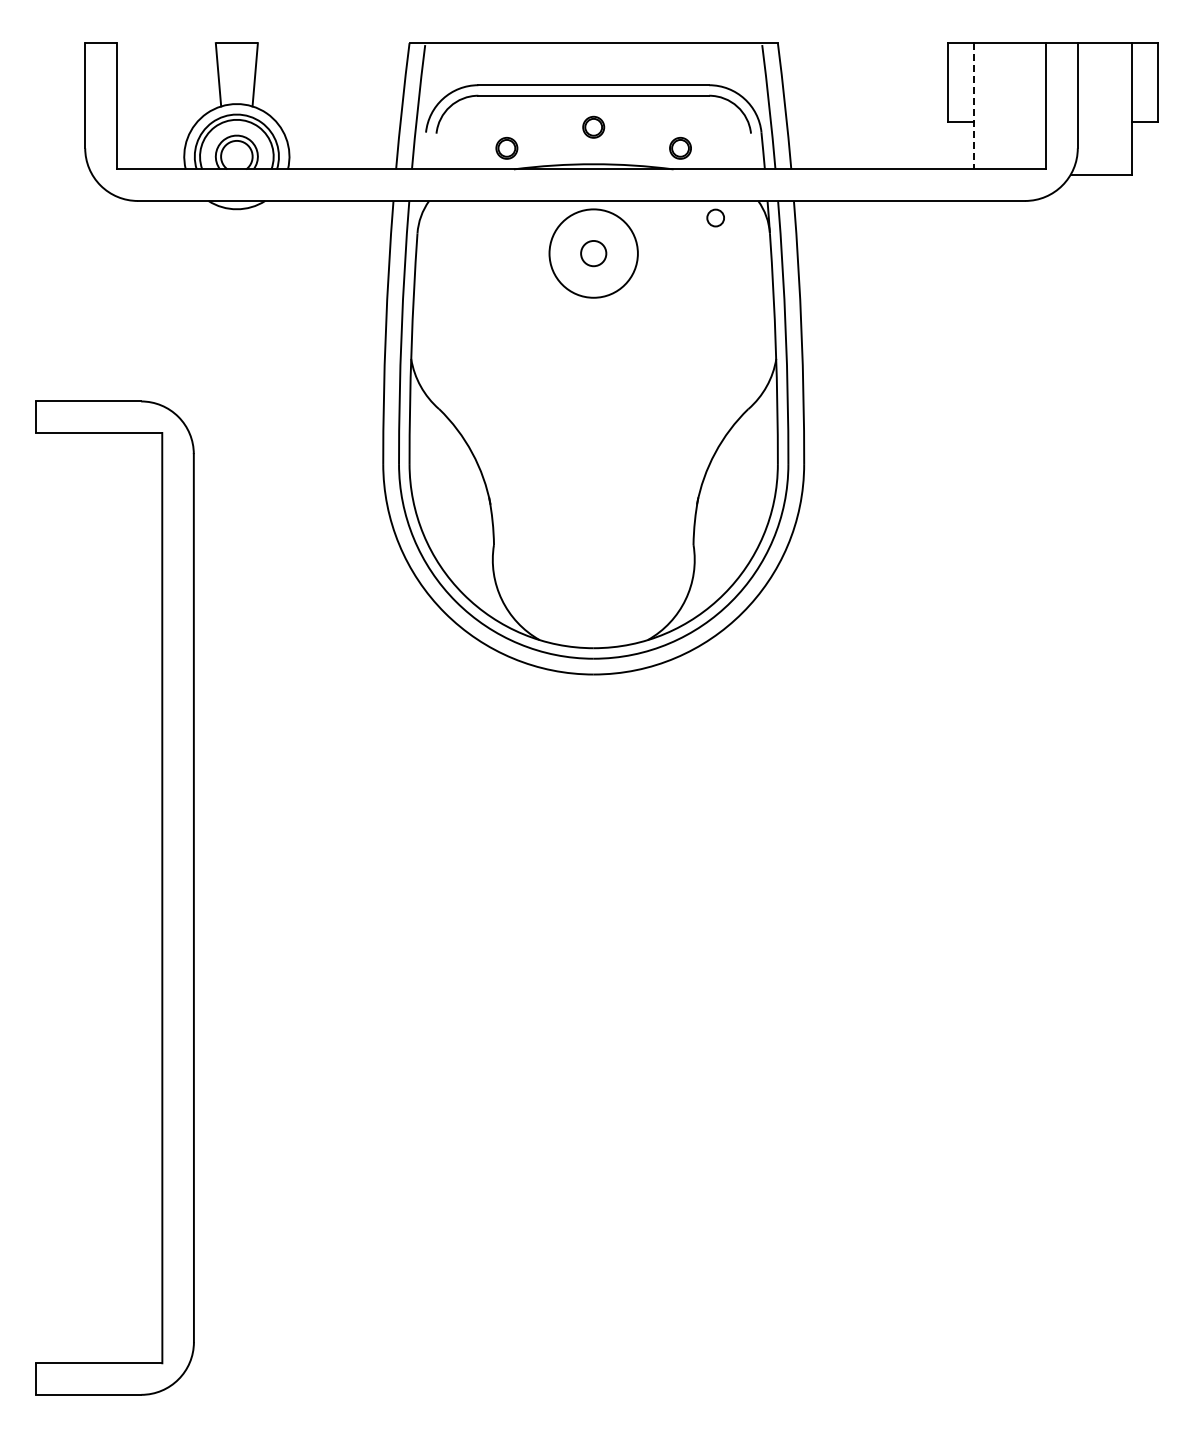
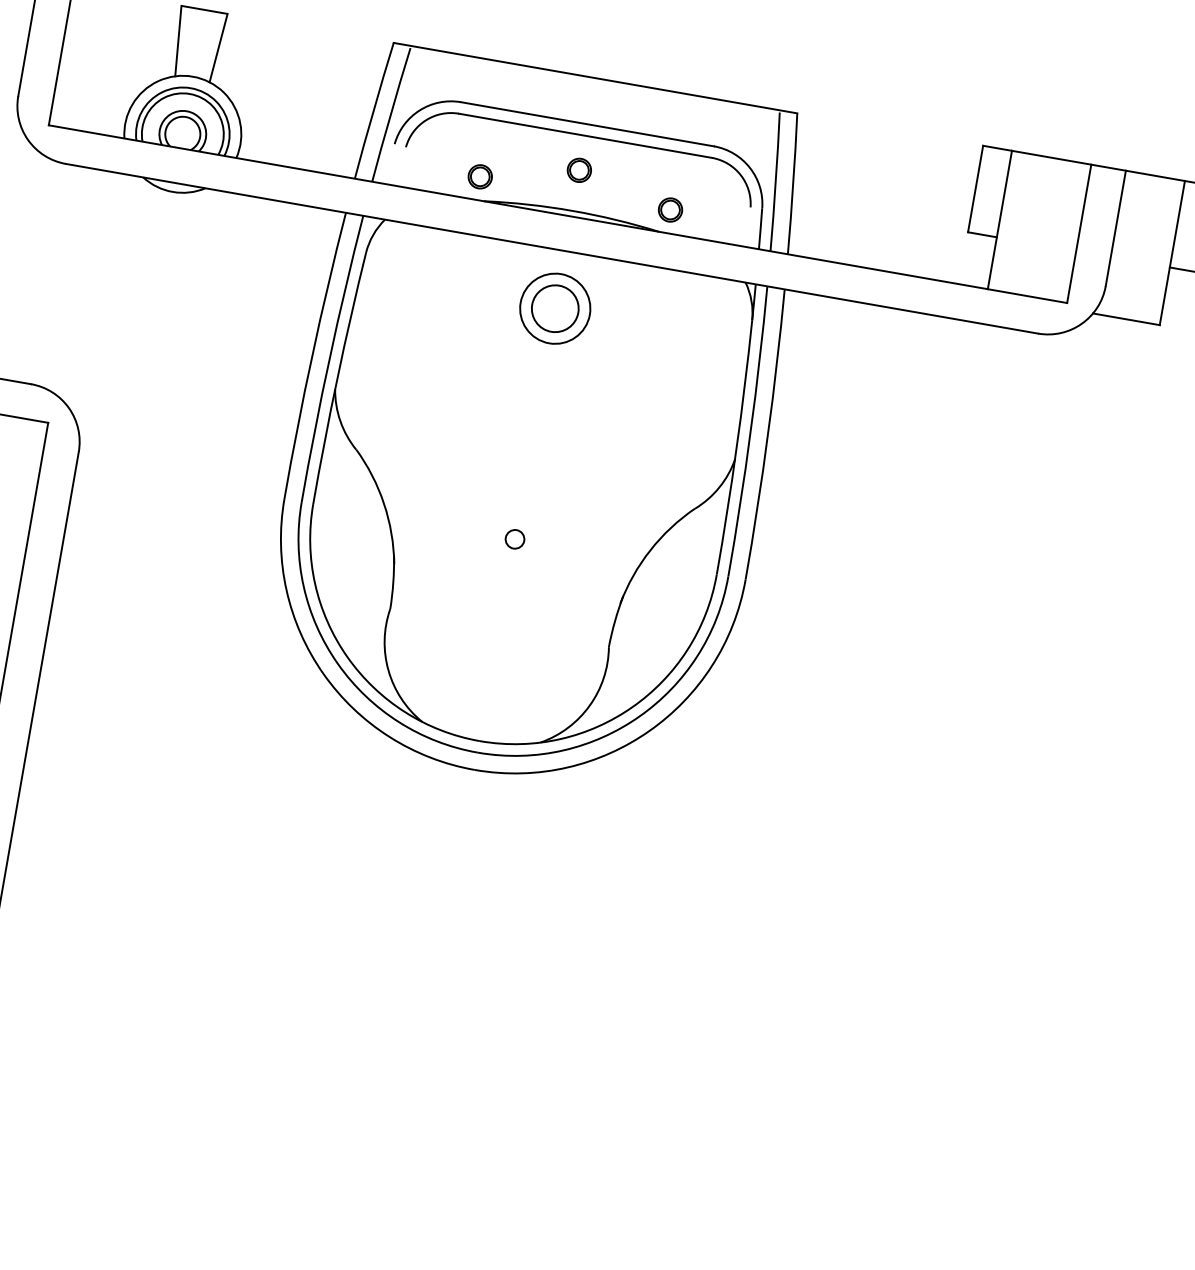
line: (973, 106) -> (999, 220), dashed -> solid
circle: (715, 217) -> (514, 538), moved
circle: (593, 253) -> (555, 308), size x0.71
circle: (593, 253) -> (555, 308), size x1.67

